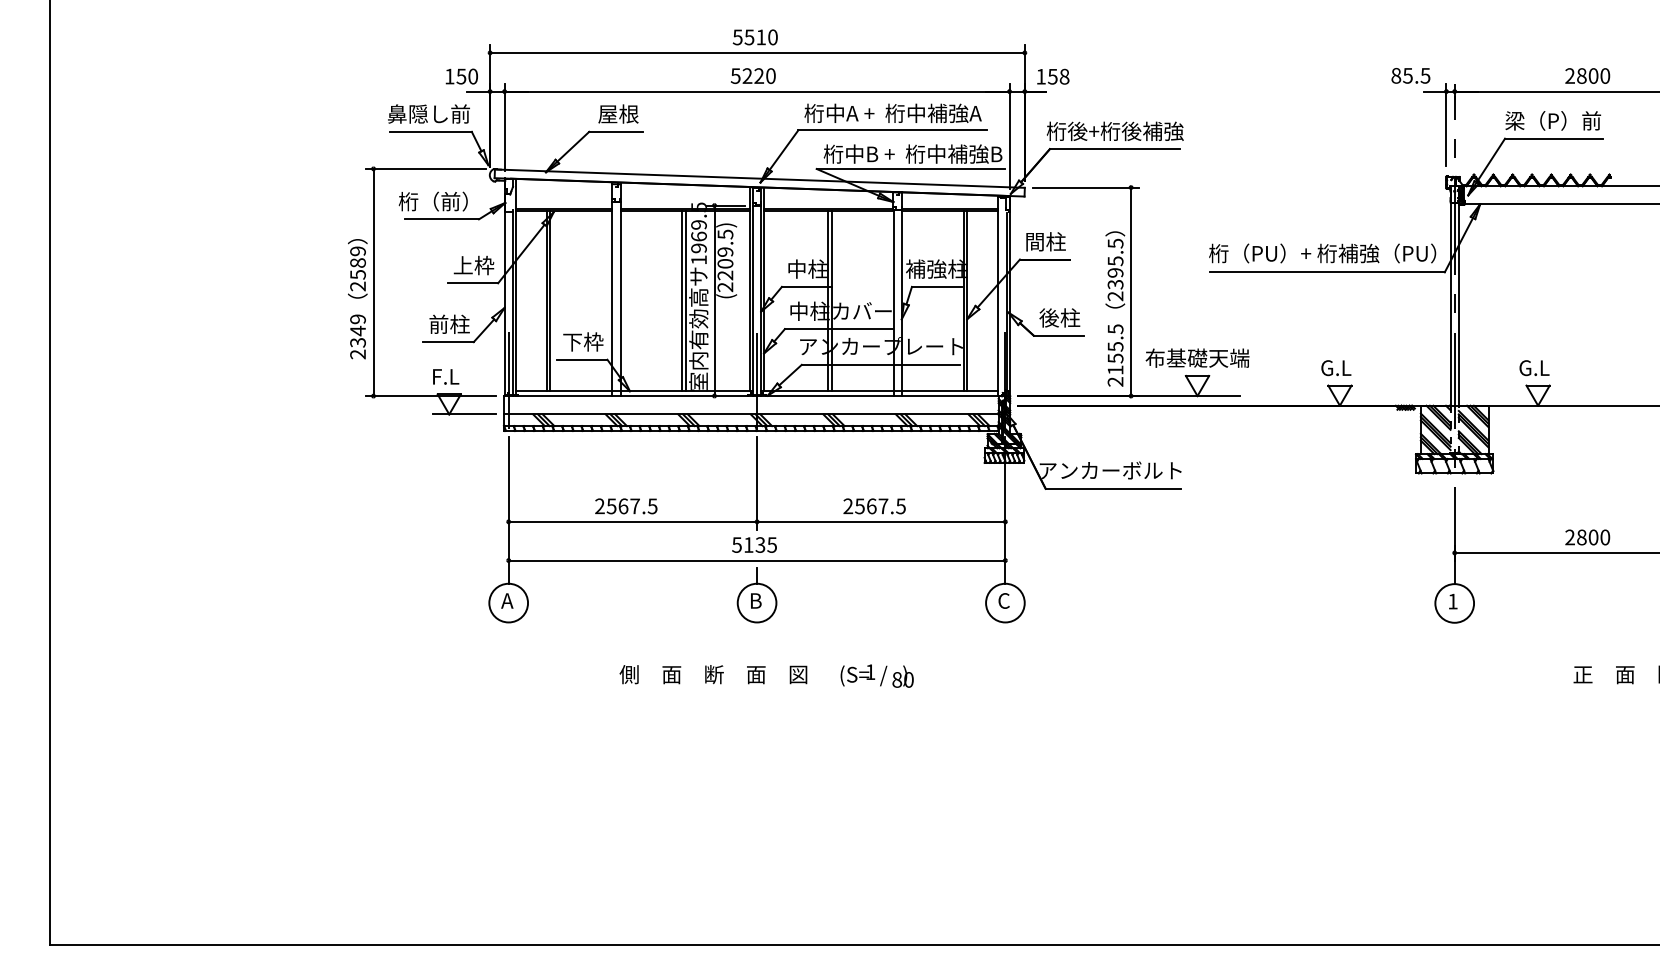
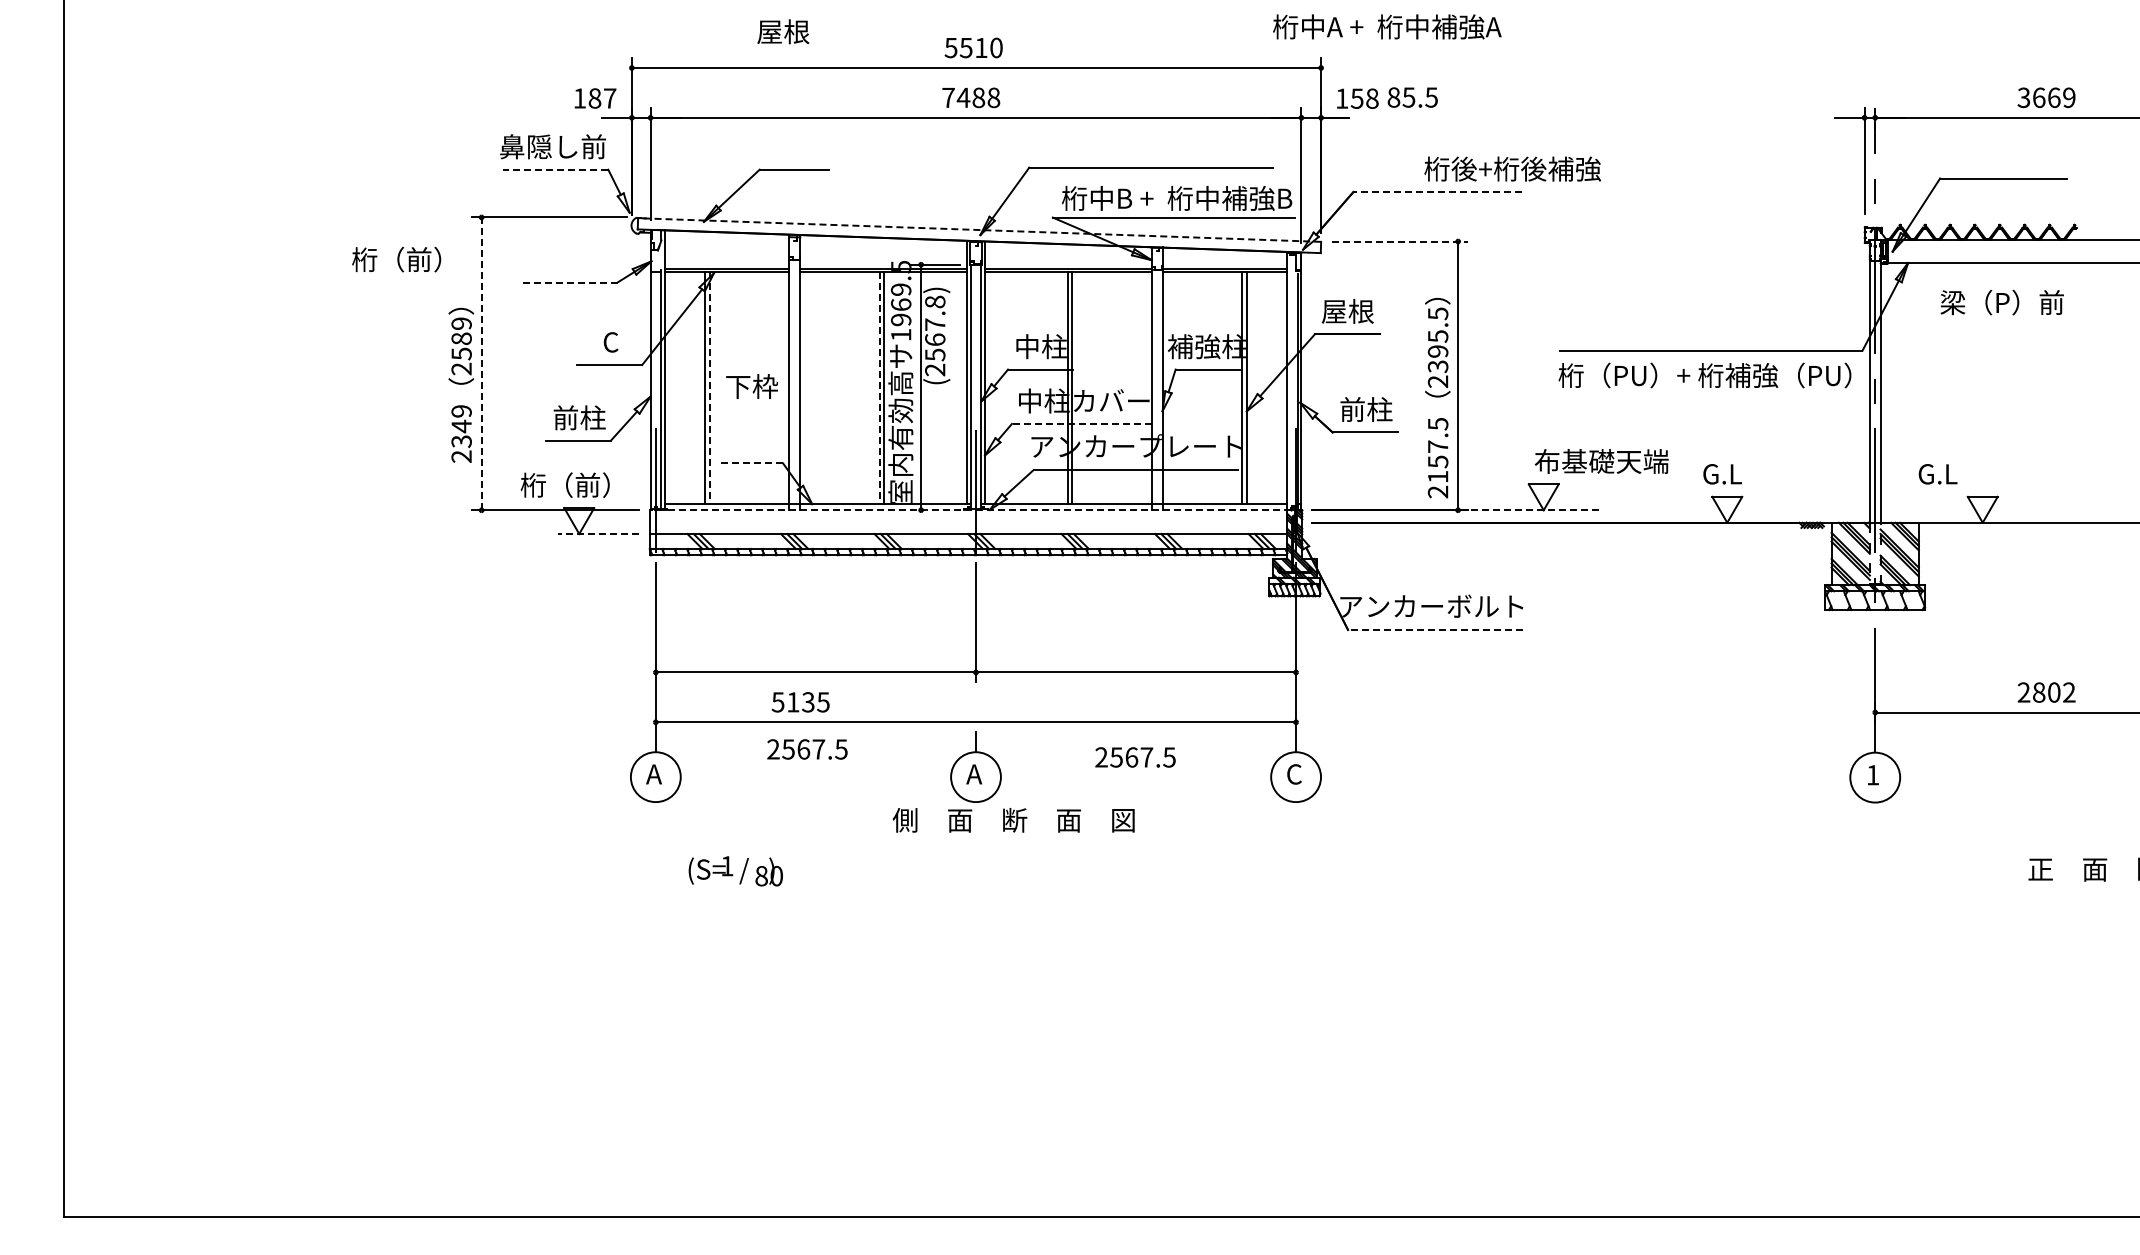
text: (753, 75) -> (971, 97), 5220 -> 7488
text: (1410, 75) -> (1412, 97), moved
text: (1587, 75) -> (2046, 97), 2800 -> 3669
text: (467, 76) -> (602, 98), 150 -> 187
text: (618, 113) -> (783, 31), moved
text: (893, 113) -> (1387, 26), moved
text: (1552, 120) -> (2001, 302), moved
text: (1115, 130) -> (1512, 168), moved
line: (430, 131) -> (555, 169), solid -> dashed
line: (1115, 148) -> (1437, 191), solid -> dashed
line: (759, 179) -> (979, 230), solid -> dashed
line: (1086, 187) -> (1400, 241), solid -> dashed
text: (433, 201) -> (396, 259), moved
line: (441, 219) -> (569, 282), solid -> dashed
text: (1045, 241) -> (1347, 311), 間柱 -> 屋根
text: (1322, 253) -> (1704, 375), moved
text: (725, 255) -> (935, 328), (2209.5) -> (2567.8)
text: (474, 265) -> (611, 341), 上枠 -> C
line: (373, 282) -> (481, 363), solid -> dashed
line: (550, 301) -> (709, 388), solid -> dashed
line: (682, 301) -> (879, 388), solid -> dashed
text: (1049, 317) -> (1352, 409), 後柱 -> 前柱
line: (838, 328) -> (1081, 423), solid -> dashed
text: (582, 341) -> (751, 386), moved
text: (1115, 346) -> (1438, 446), 2155.5 -> 2157.5
text: (1197, 358) -> (1601, 461), moved
line: (582, 359) -> (750, 463), solid -> dashed
text: (1534, 368) -> (1937, 474), moved
text: (437, 376) -> (564, 484), F.L -> 桁（前）
line: (756, 396) -> (975, 510), solid -> dashed
line: (1184, 396) -> (1527, 510), solid -> dashed
line: (464, 414) -> (598, 534), solid -> dashed
line: (1112, 488) -> (1434, 629), solid -> dashed
text: (626, 506) -> (807, 749), moved
text: (874, 506) -> (1135, 757), moved
text: (1605, 537) -> (2069, 692), 2800 -> 2802
text: (754, 545) -> (800, 702), moved
text: (755, 601) -> (974, 774), B -> A
text: (713, 674) -> (1013, 820), moved
text: (876, 676) -> (735, 871), moved

